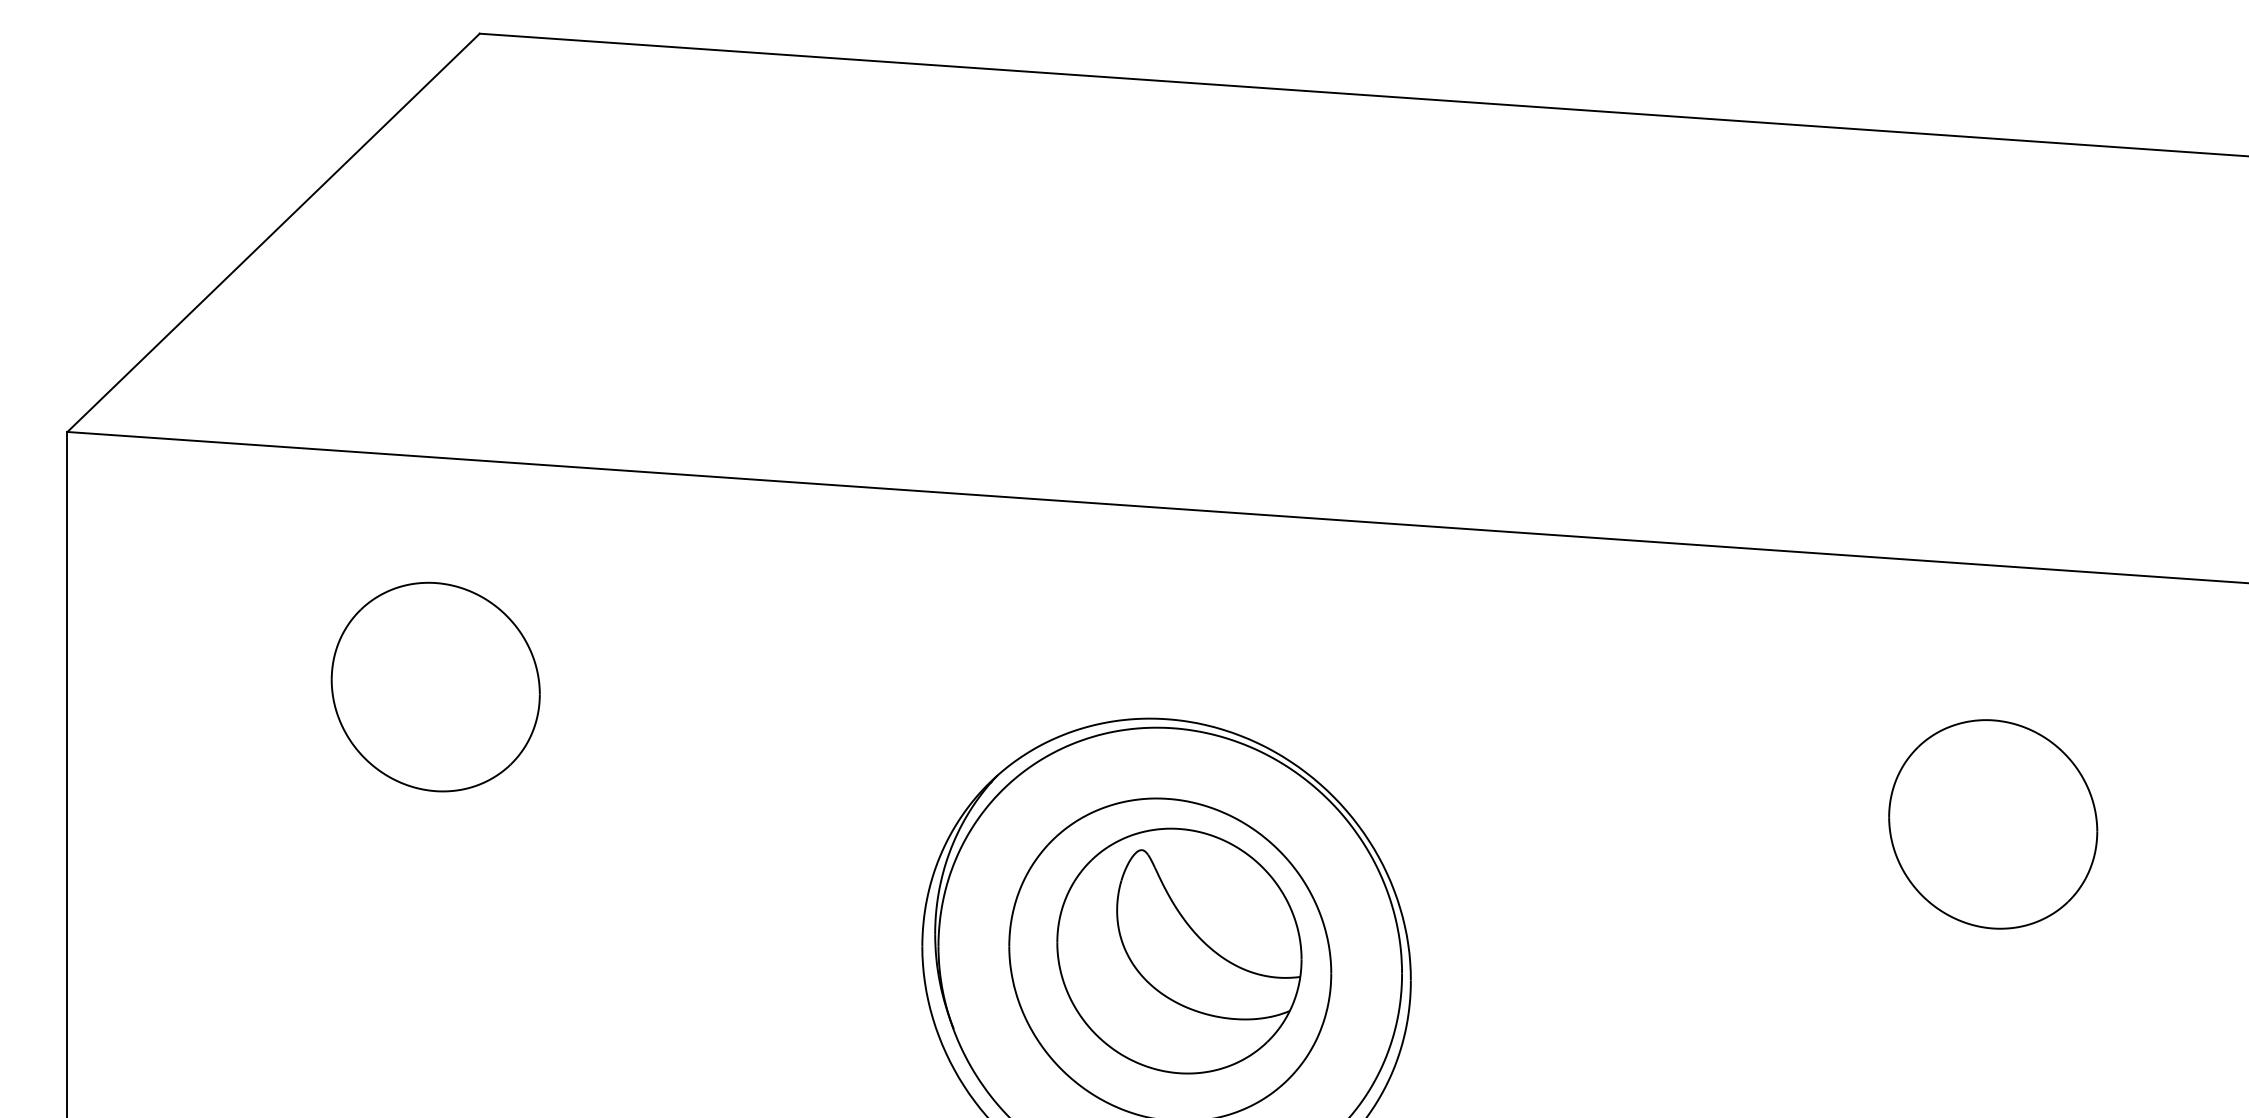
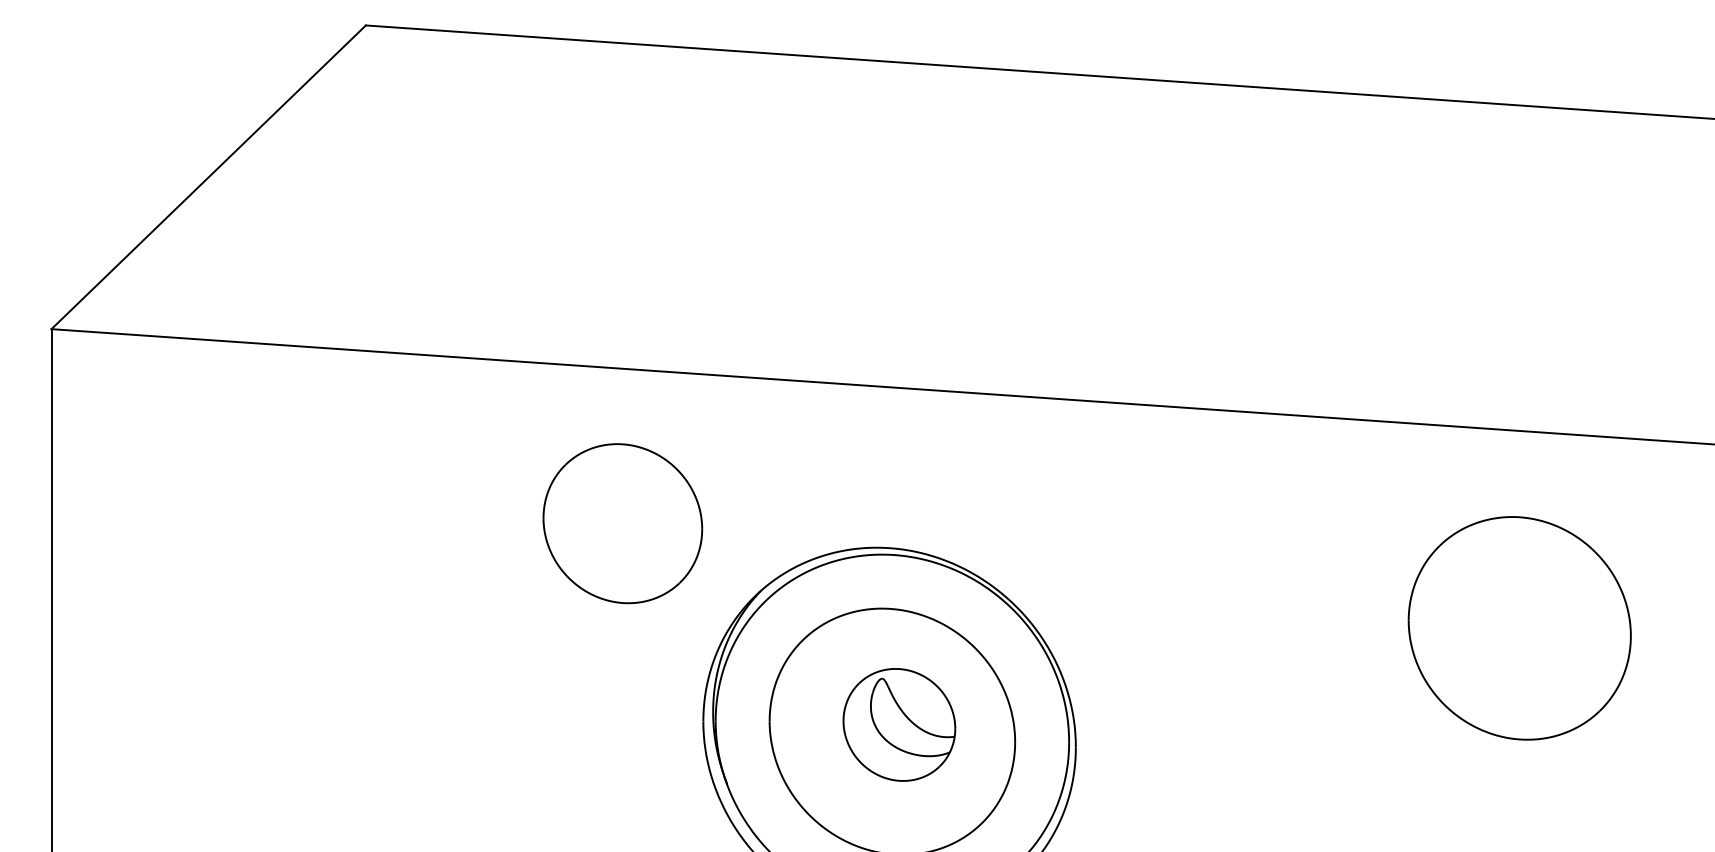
part: (435, 686) -> (622, 523), moved
part: (1993, 824) -> (1520, 628), size x1.4
part: (1179, 950) -> (899, 724), size x0.6

